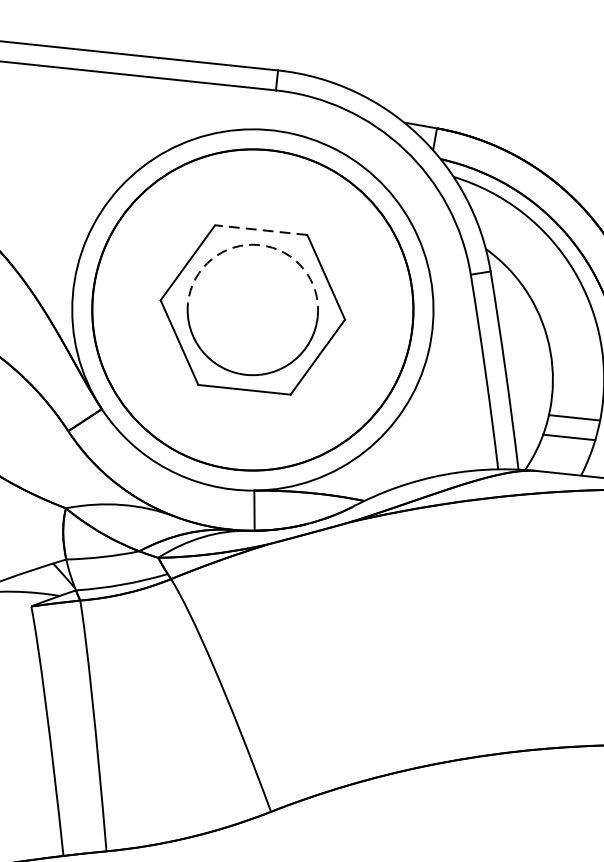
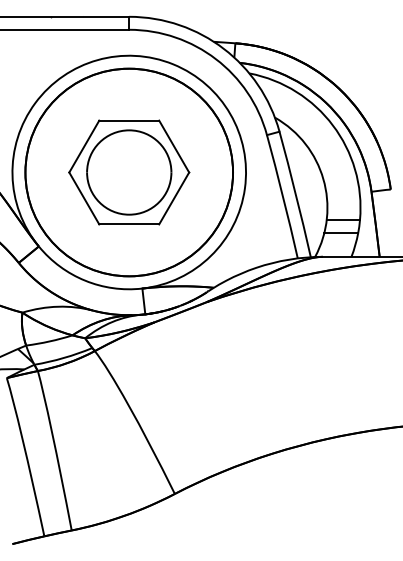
line: (261, 229) -> (129, 120), dashed -> solid
arc: (260, 245) -> (129, 130), dashed -> solid

